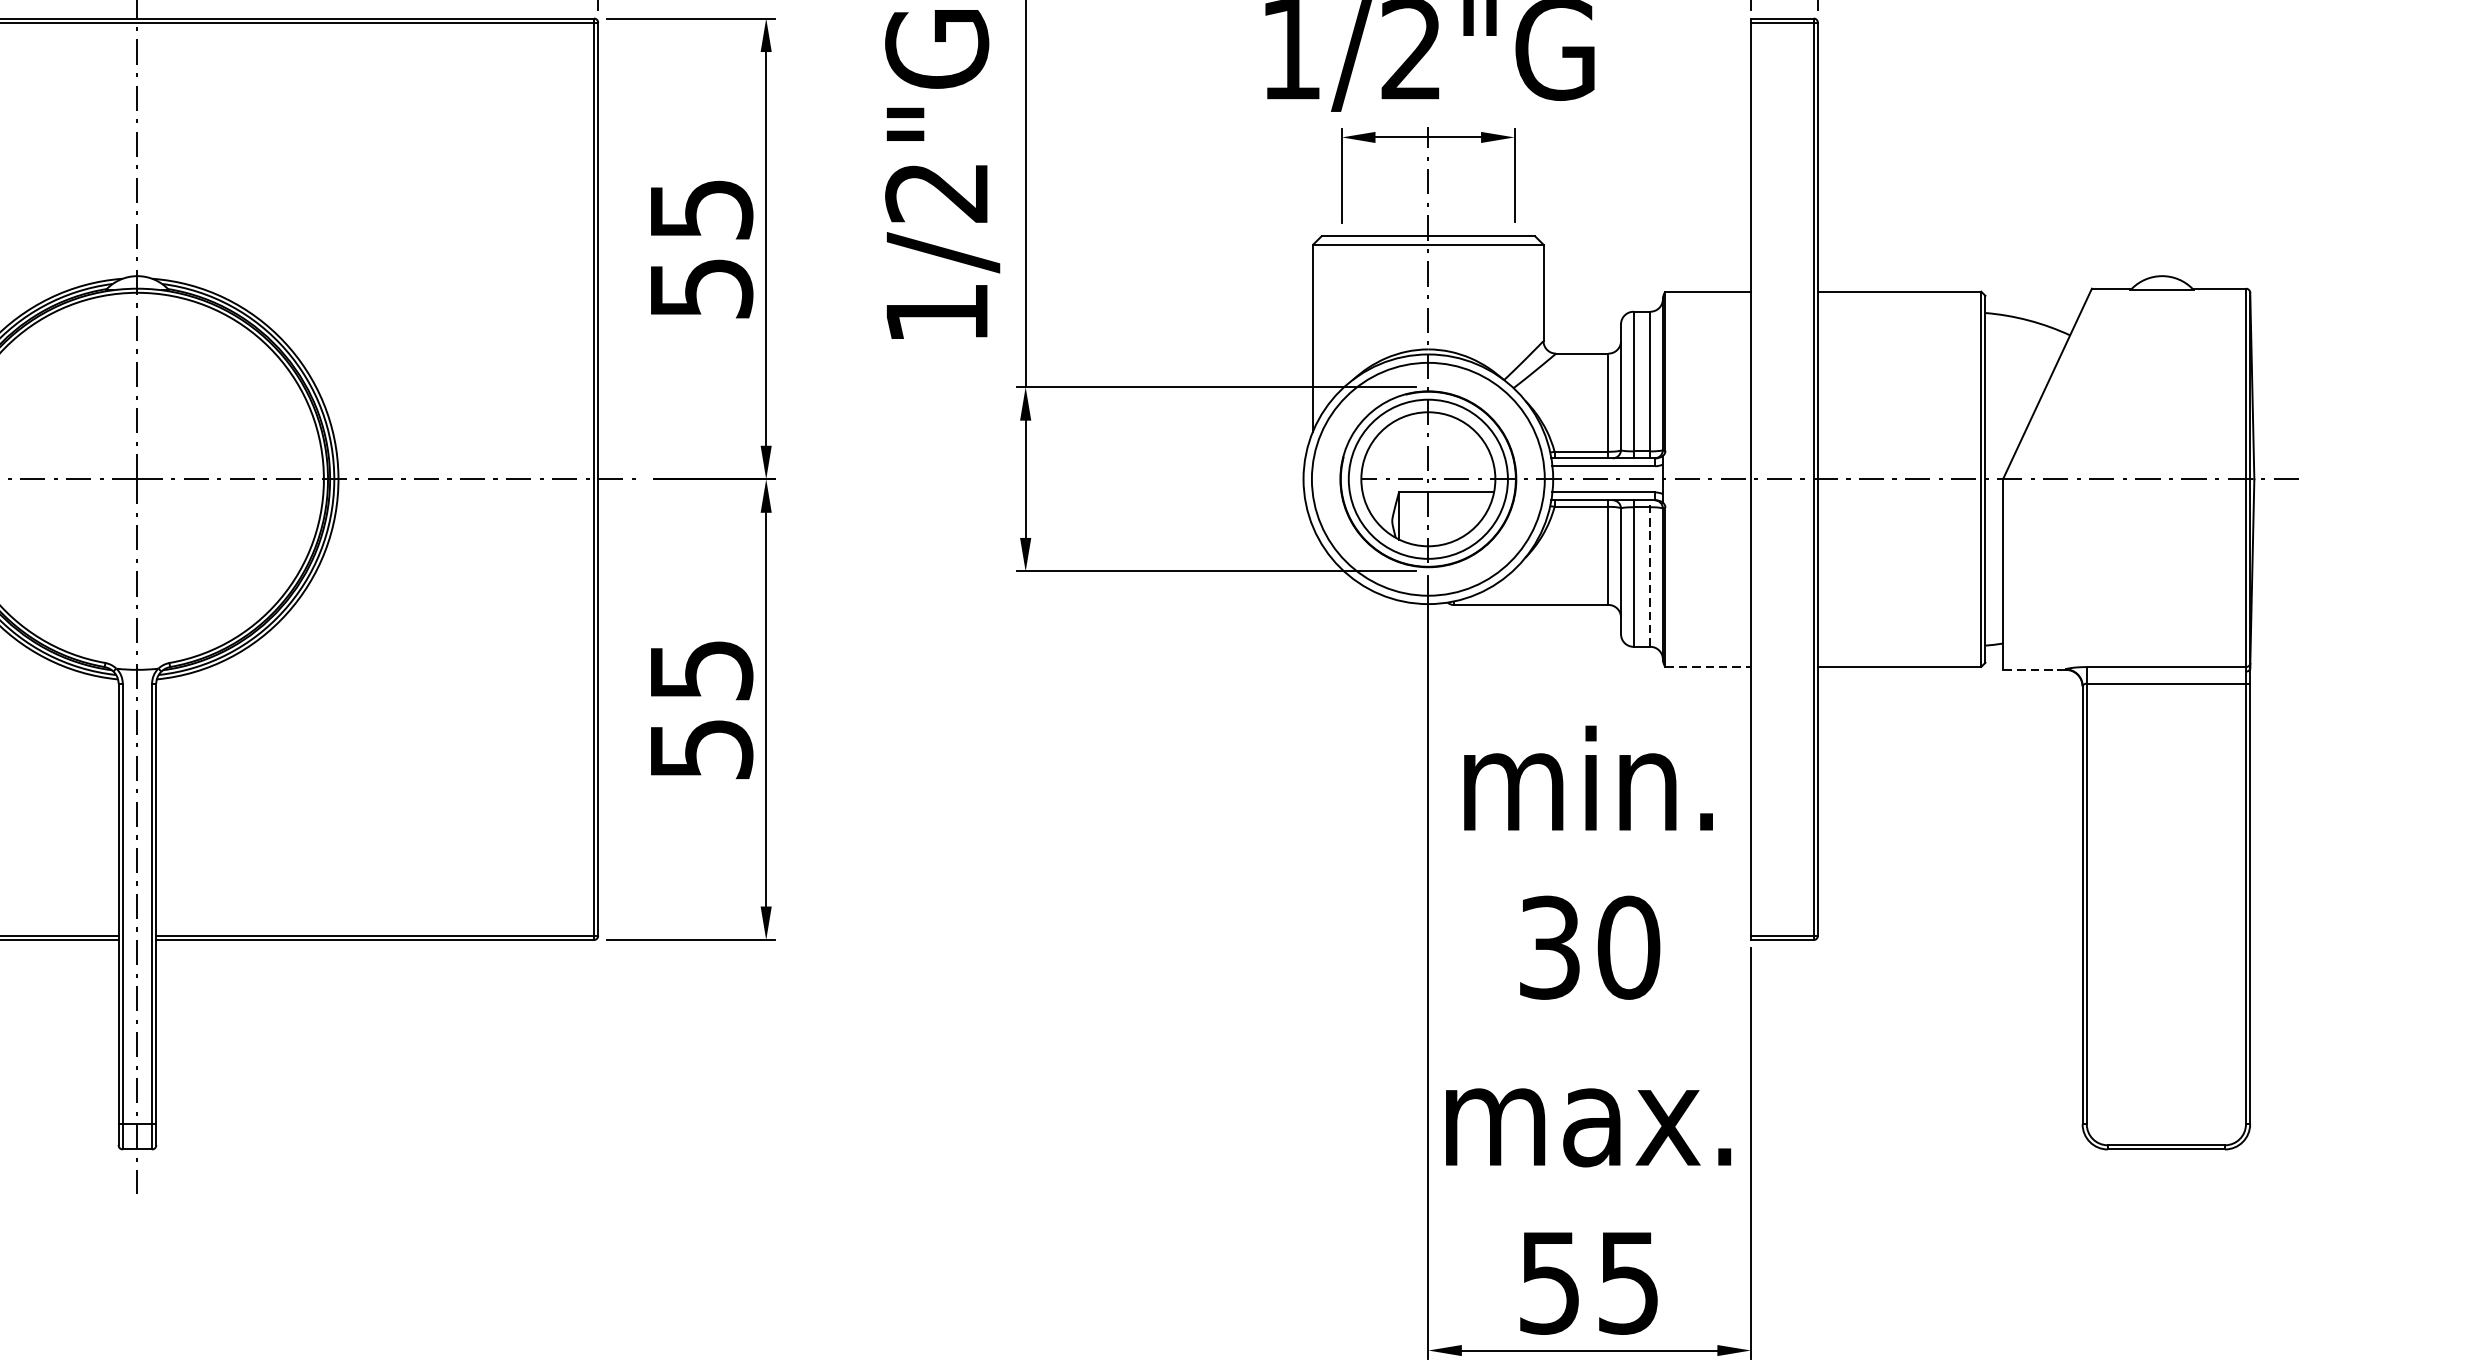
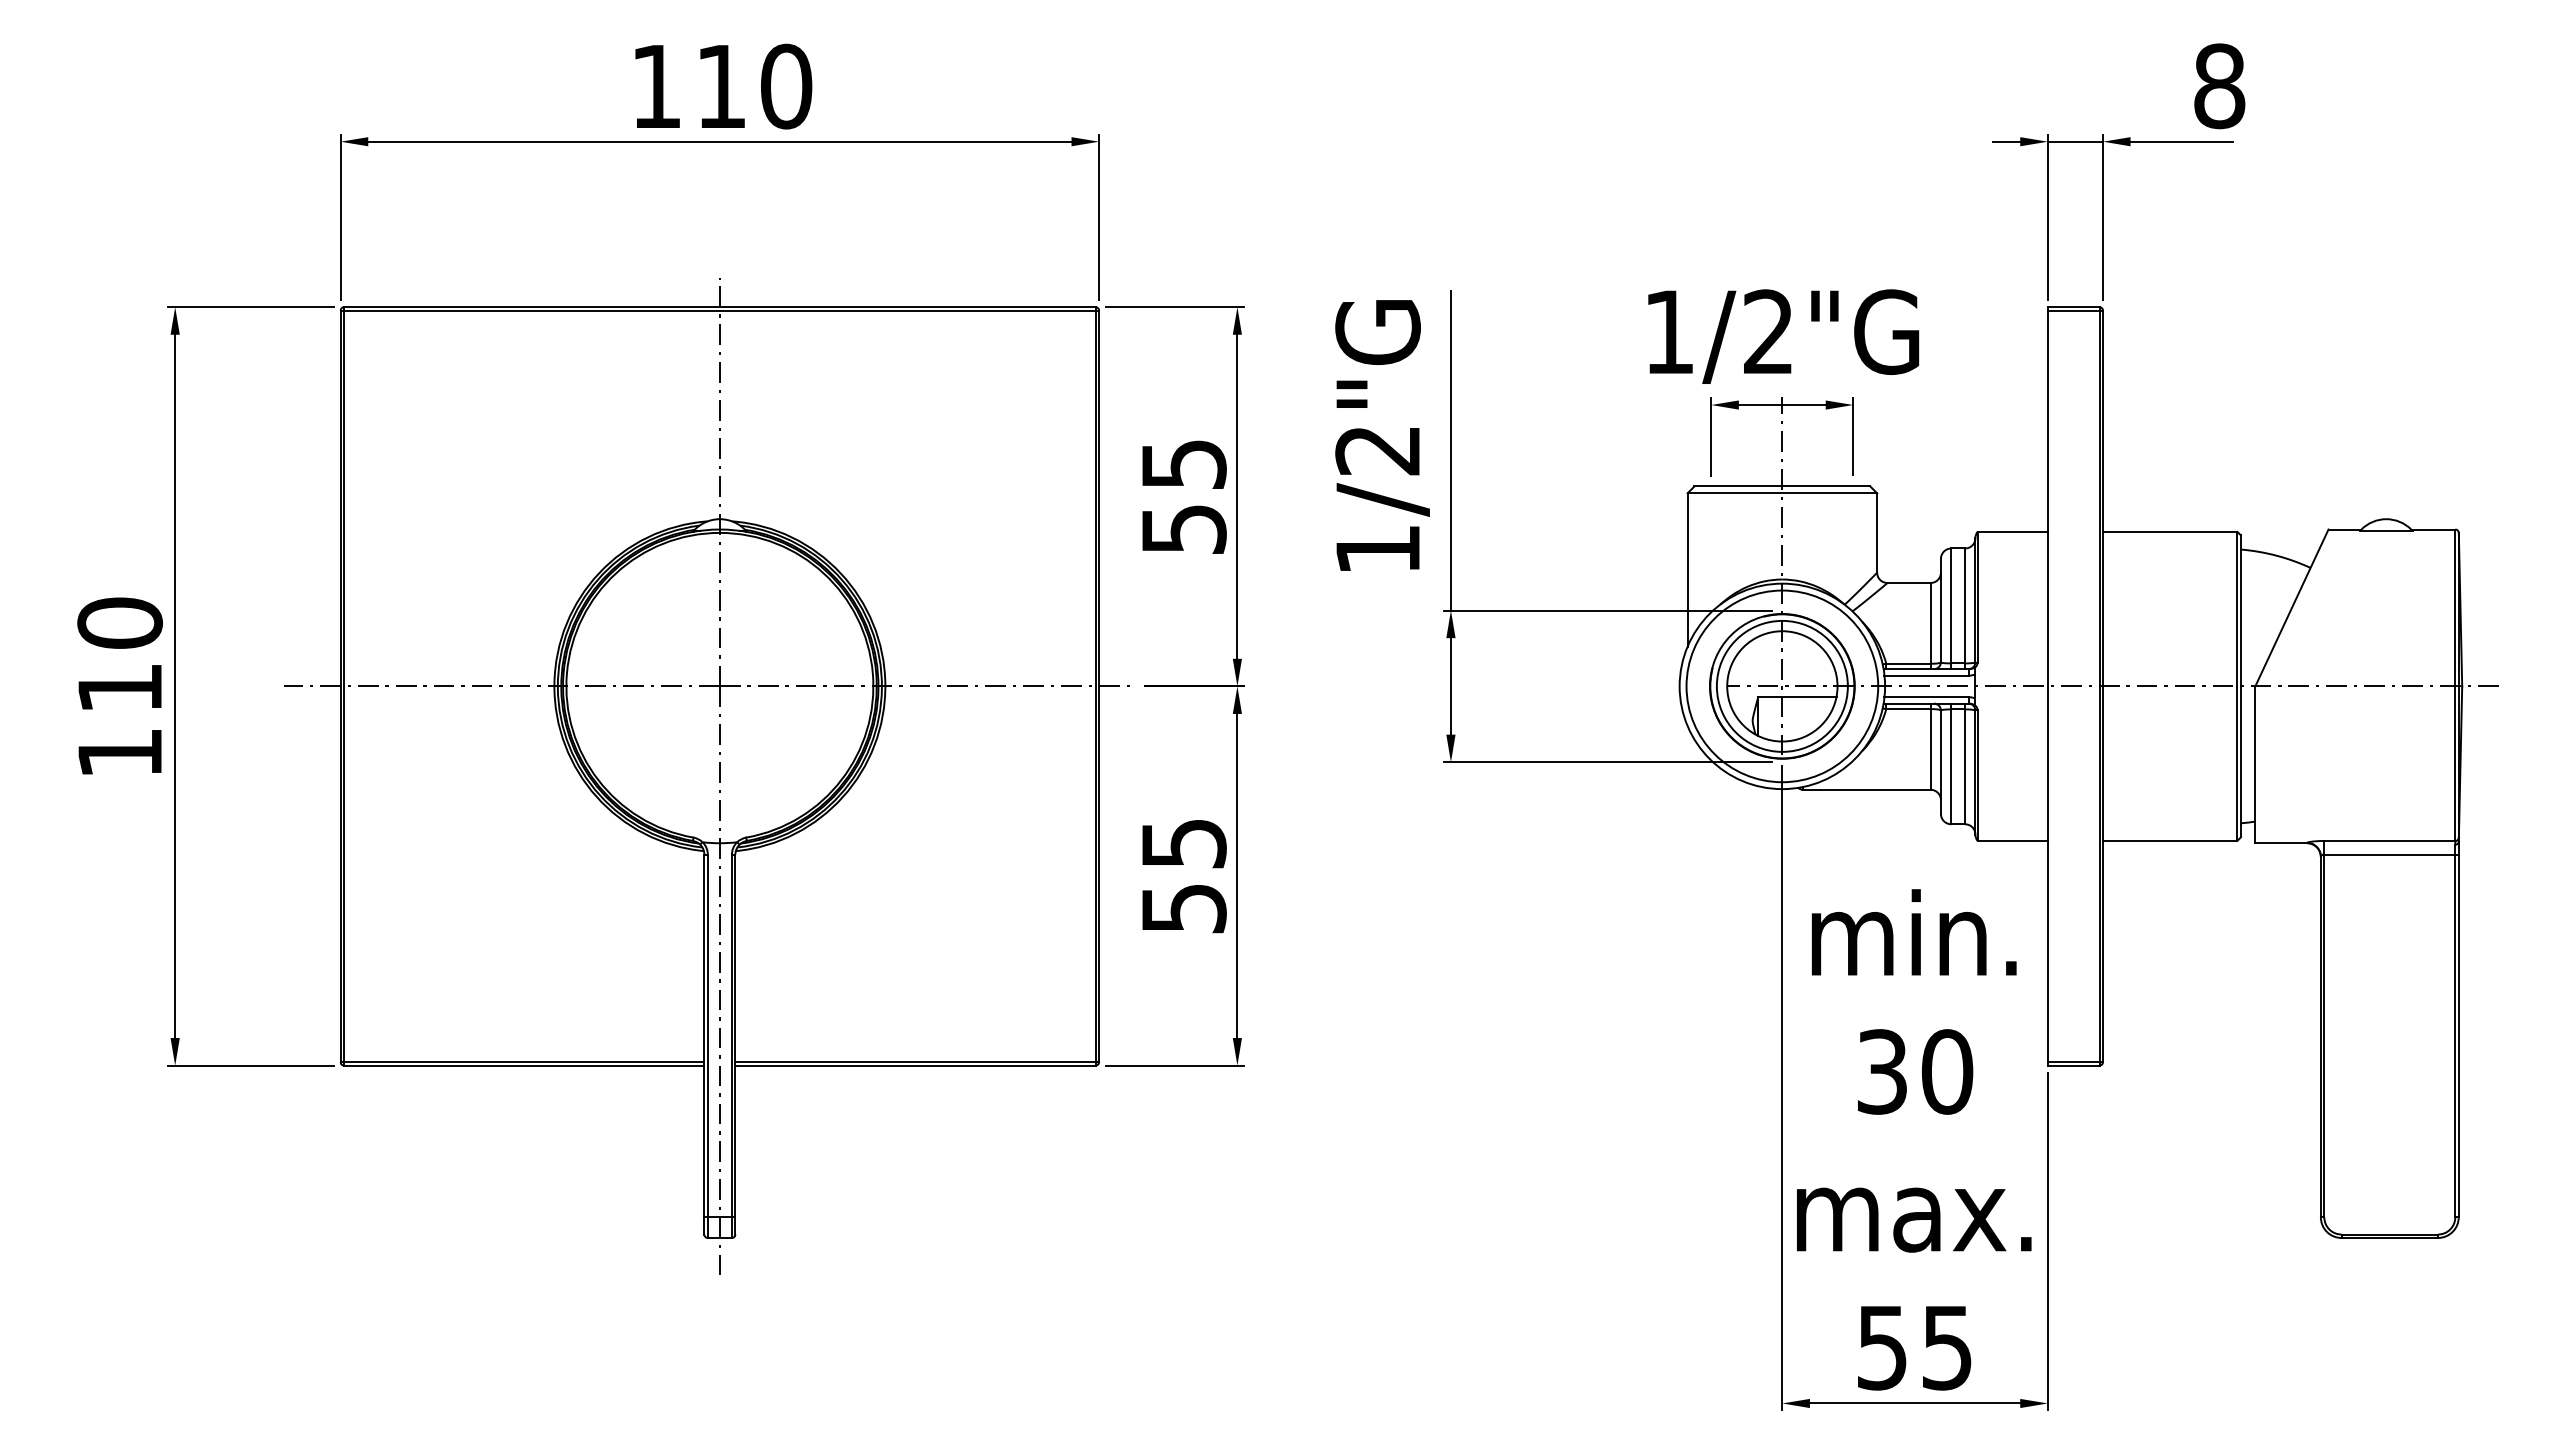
line: (1650, 572) -> (1965, 763), dashed -> solid
line: (1709, 666) -> (2013, 840), dashed -> solid
line: (2034, 670) -> (2281, 843), dashed -> solid

